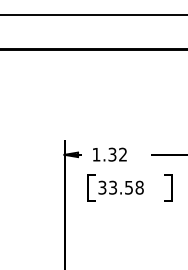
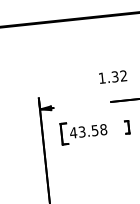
text: (109, 154) -> (112, 76), moved
text: (102, 187) -> (73, 132), 33.58 -> 43.58
part: (168, 187) -> (127, 127), size x0.6

